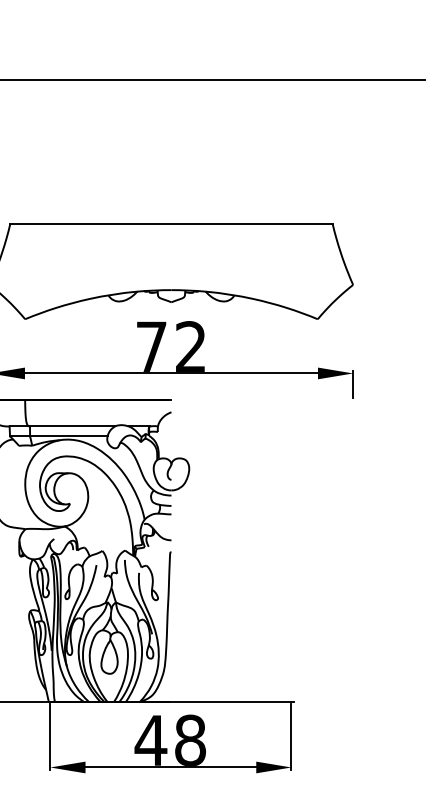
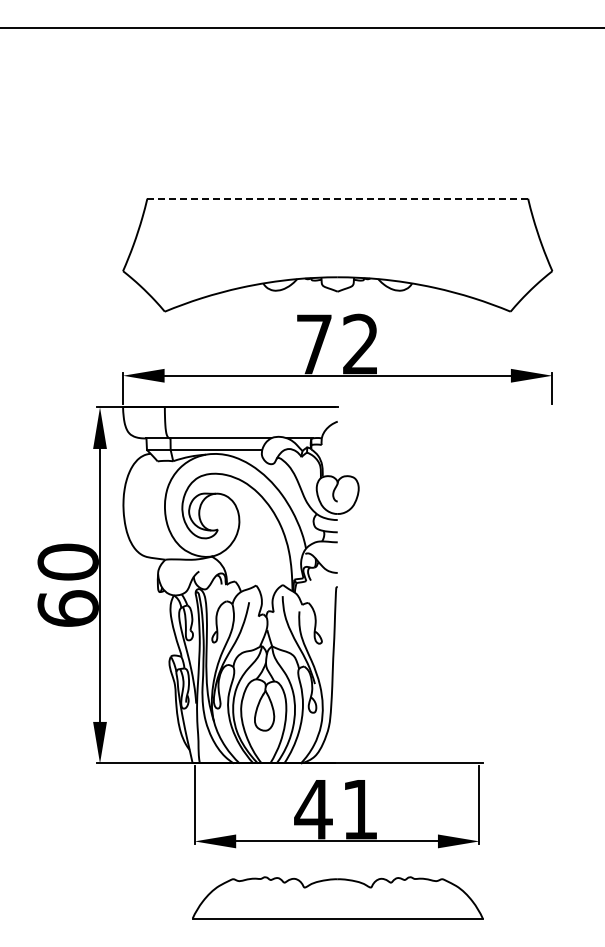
line: (171, 223) -> (337, 198), solid -> dashed
text: (190, 739) -> (360, 808), 48 -> 41

